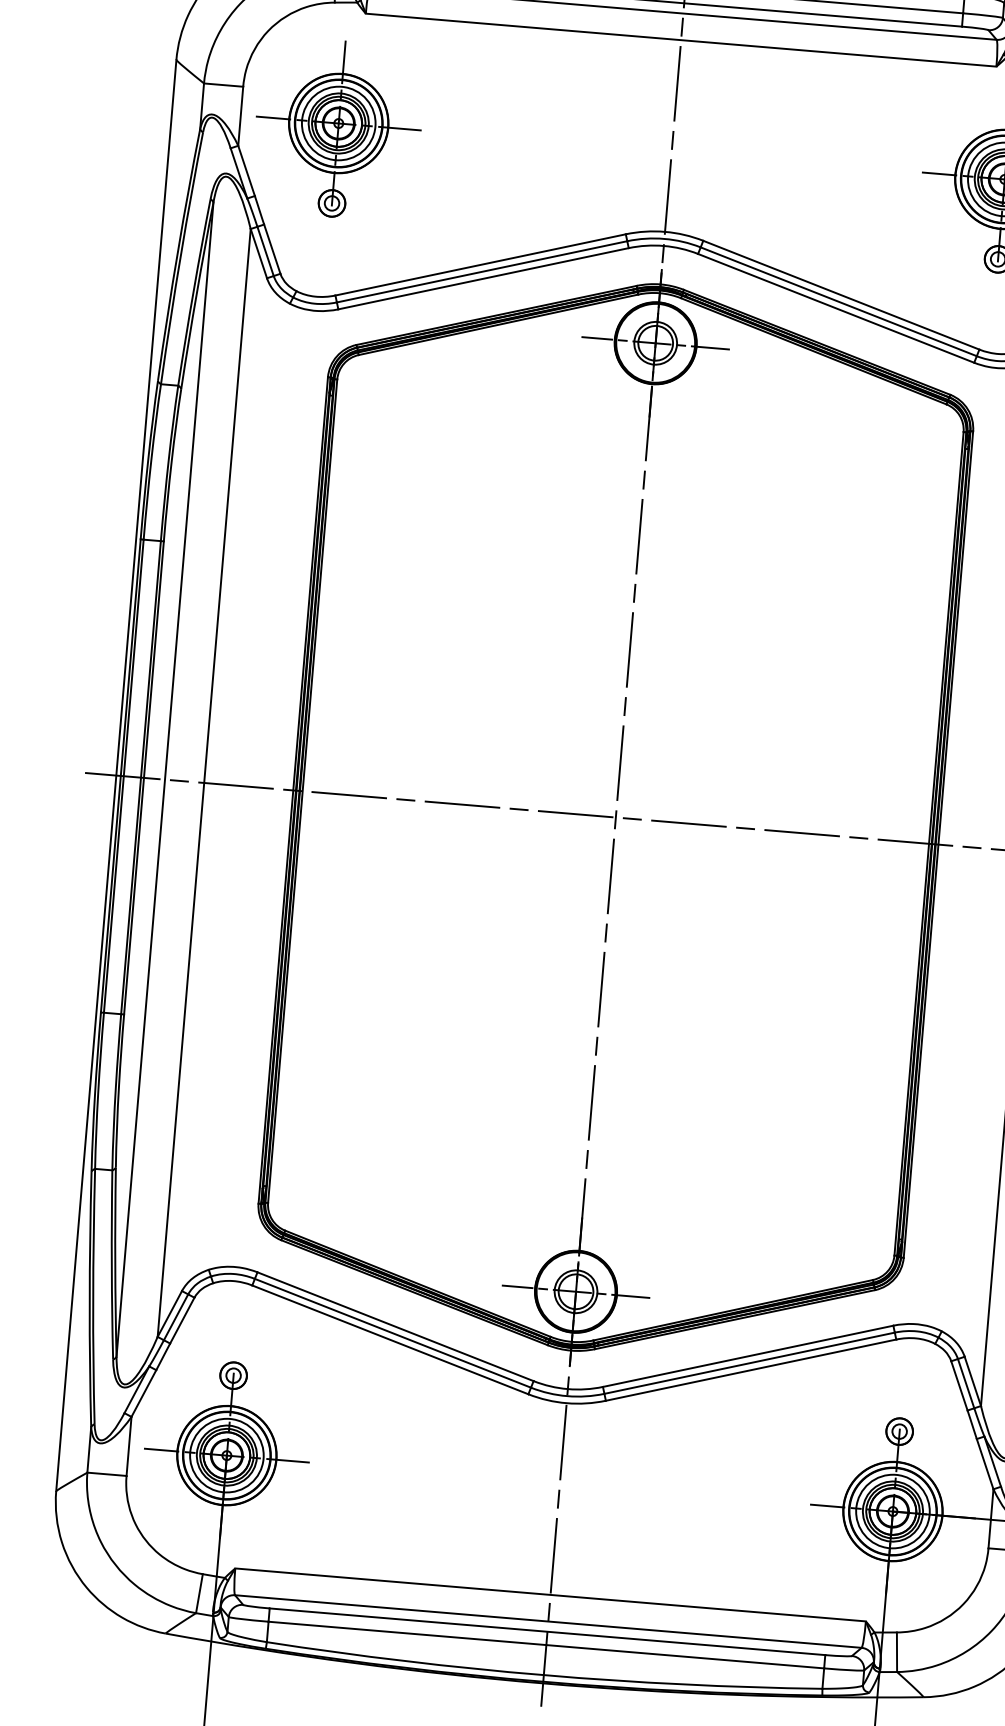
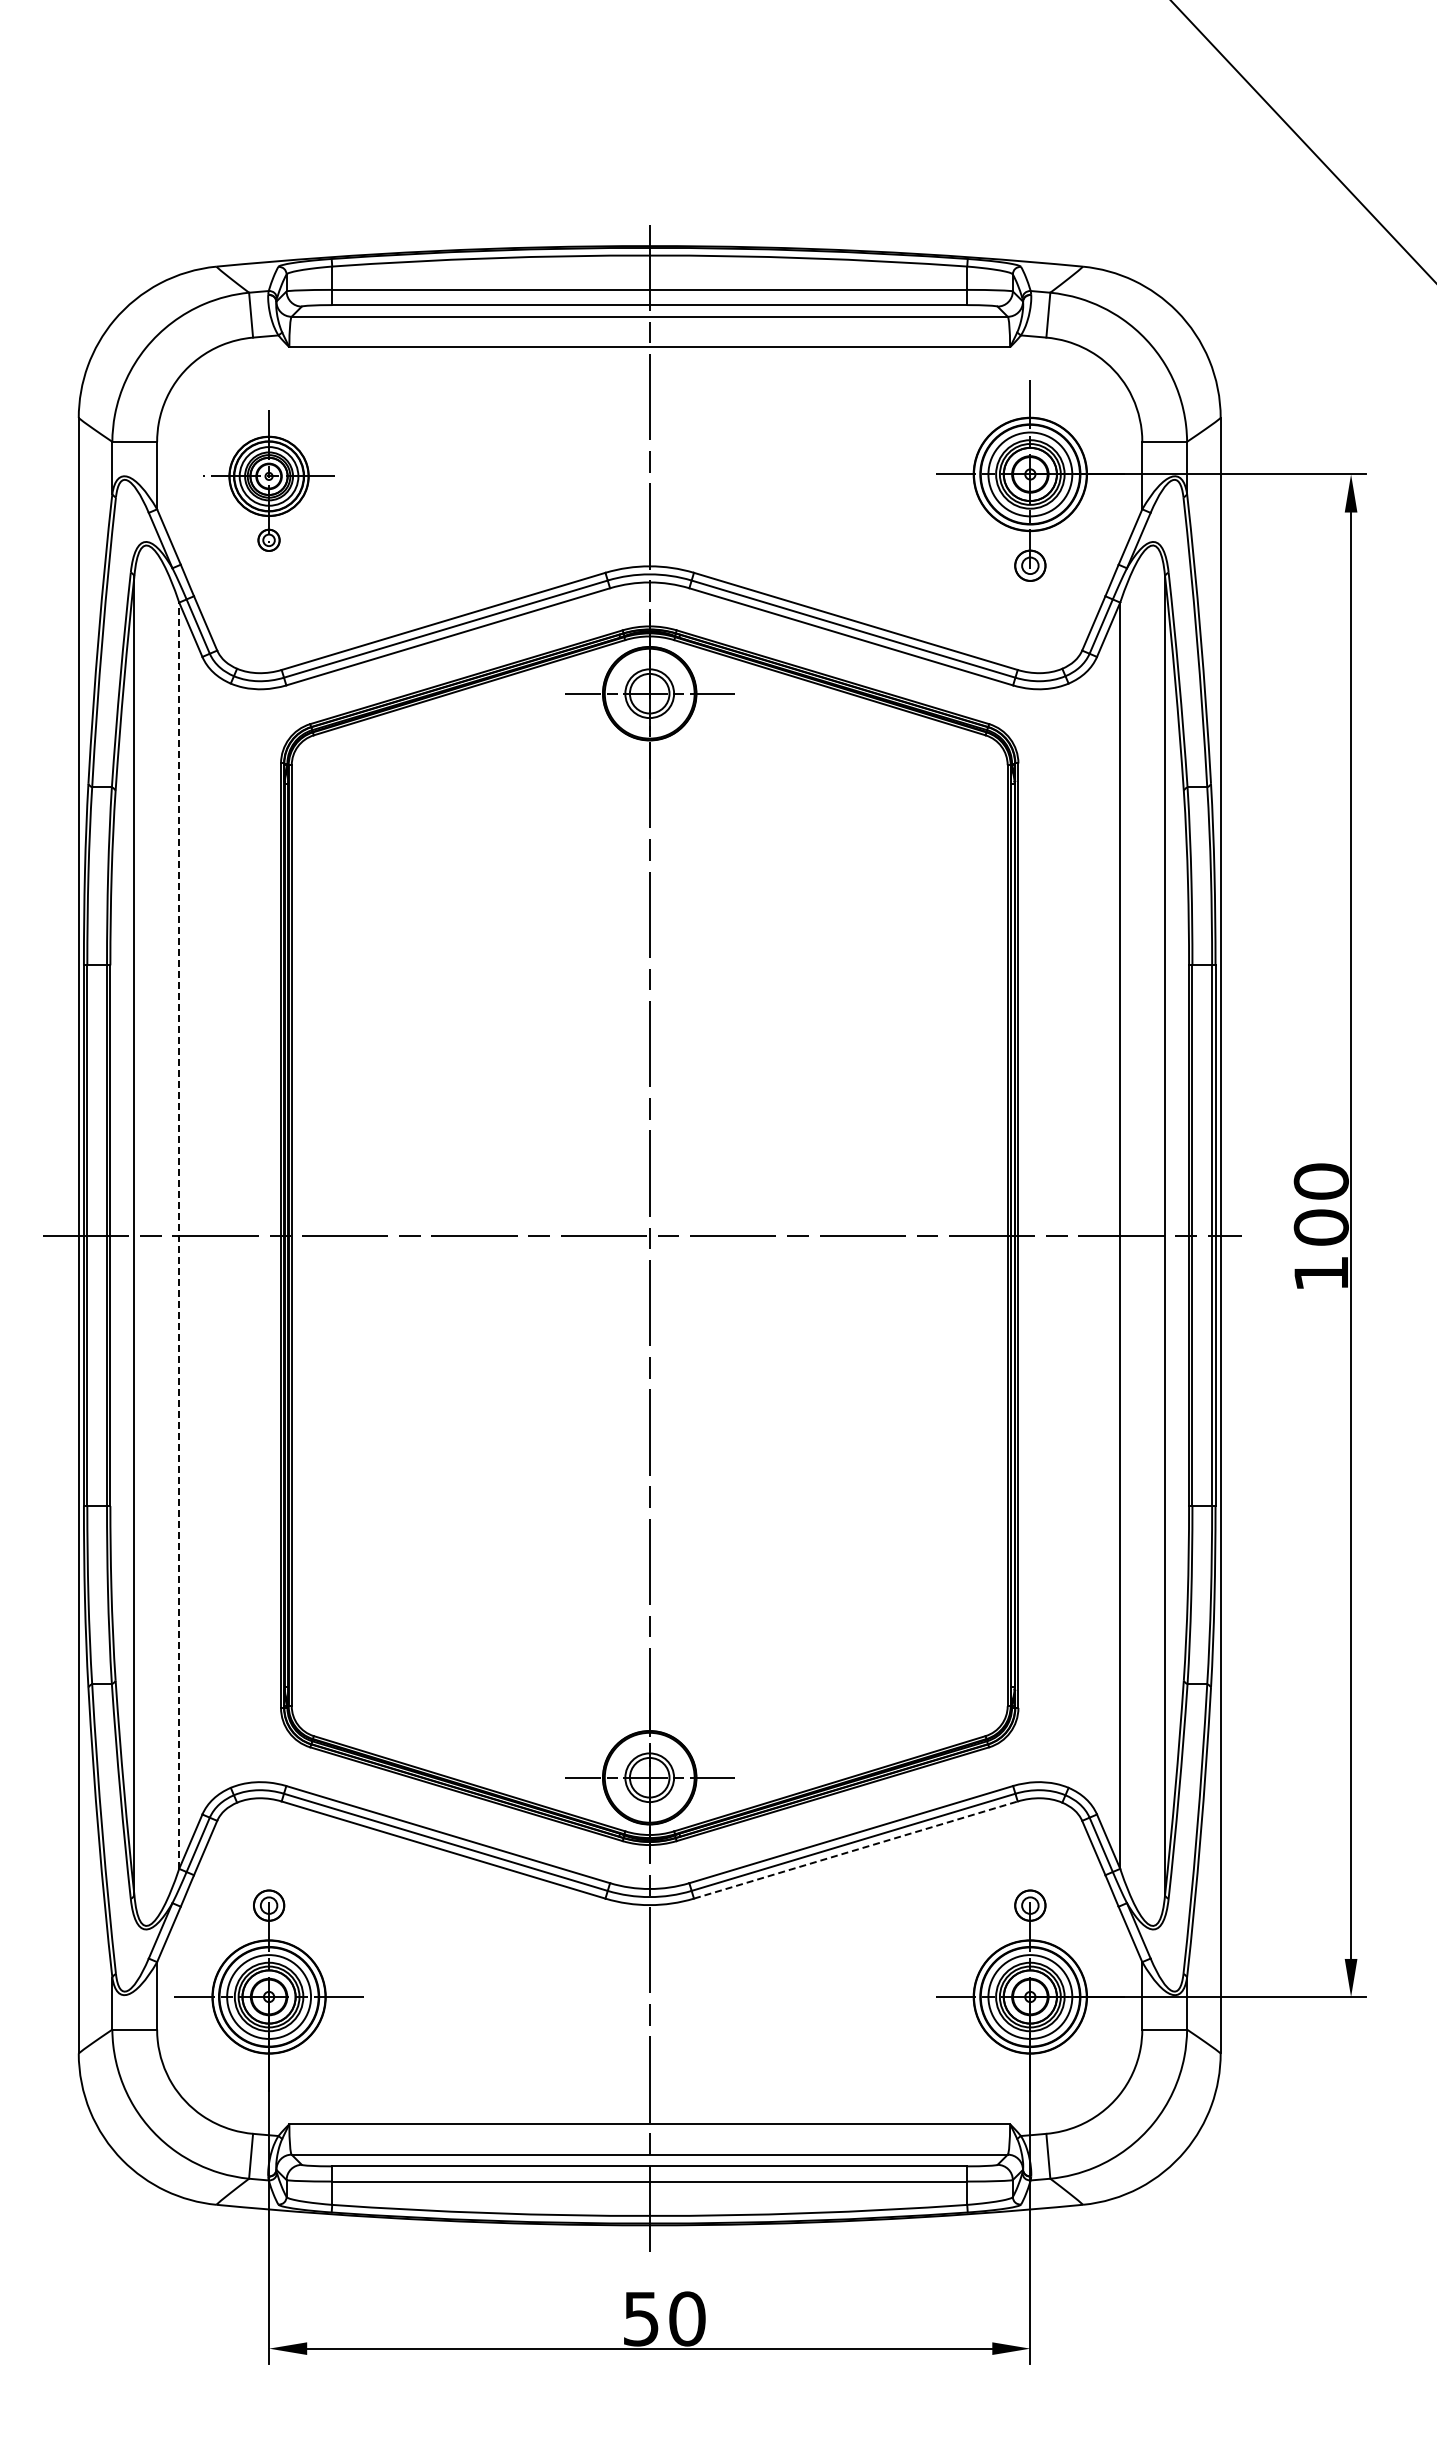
part: (337, 128) -> (268, 480), size x0.7
line: (204, 782) -> (179, 1235), solid -> dashed
line: (751, 1369) -> (856, 1849), solid -> dashed

